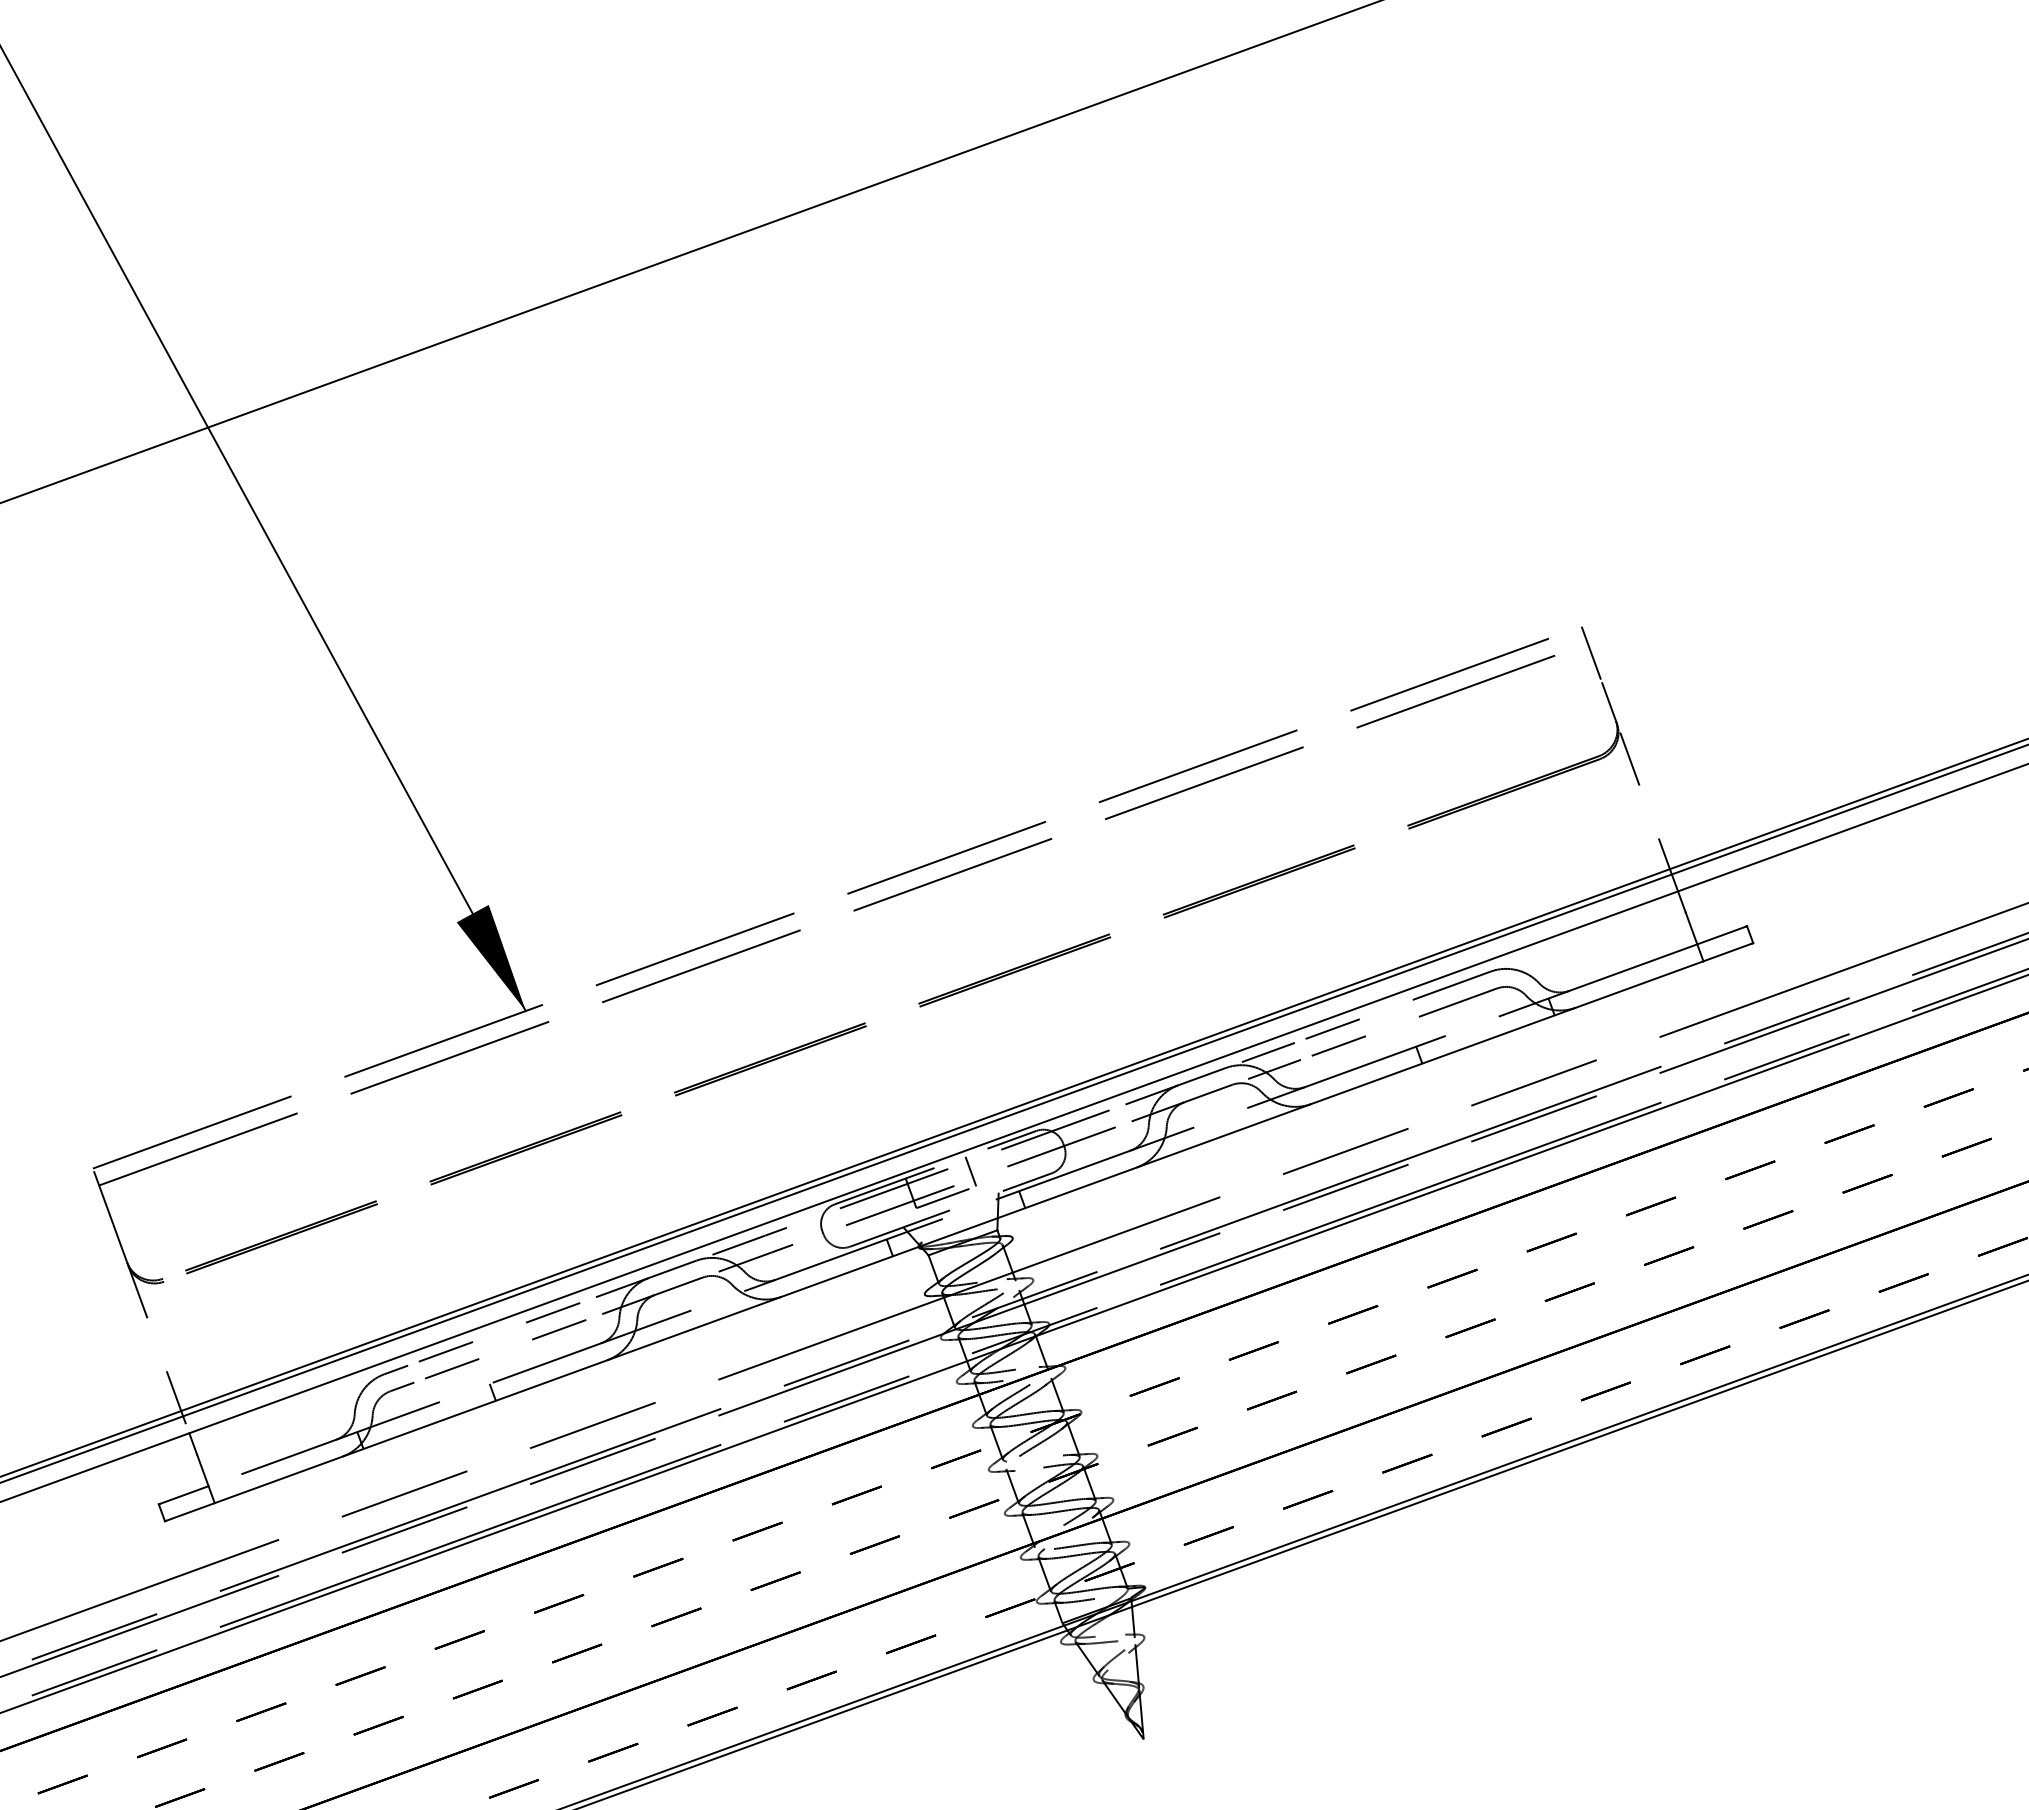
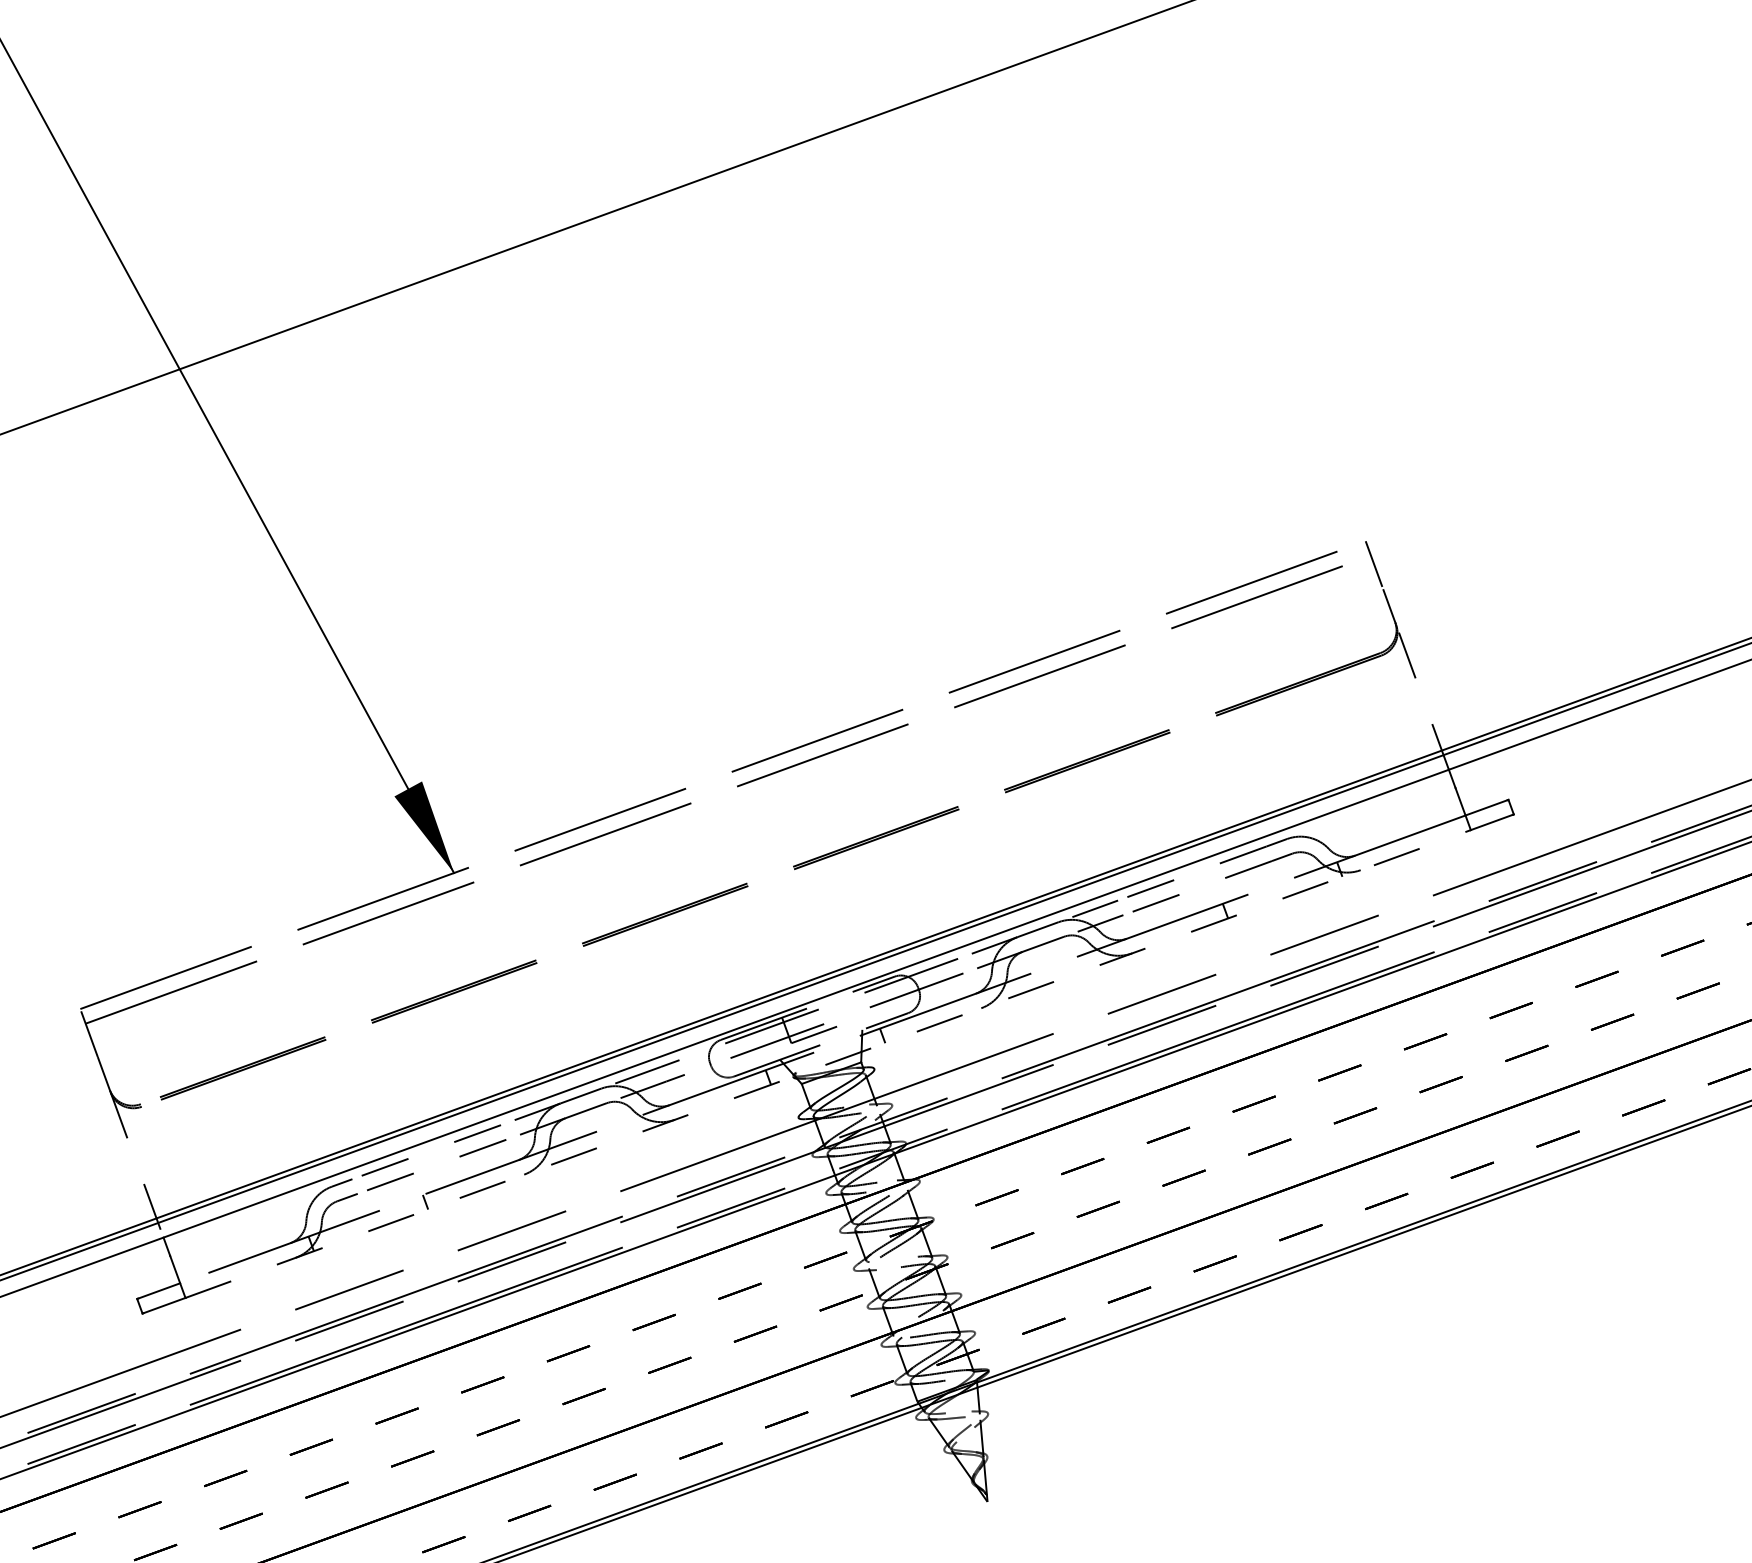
line: (970, 1171) -> (838, 1011), removed
line: (959, 1232) -> (828, 1064), solid -> dashed

